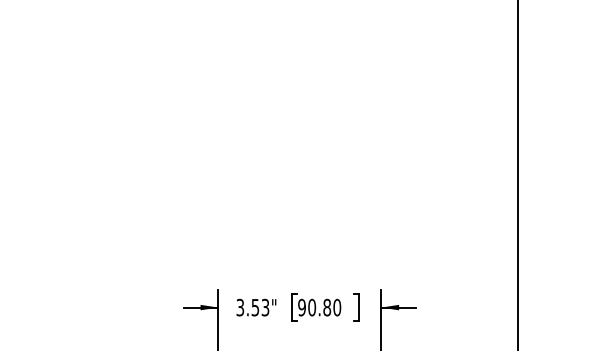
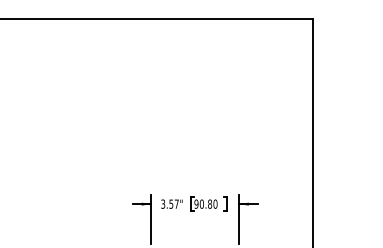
text: (264, 306) -> (176, 203), 3.53" -> 3.57"

